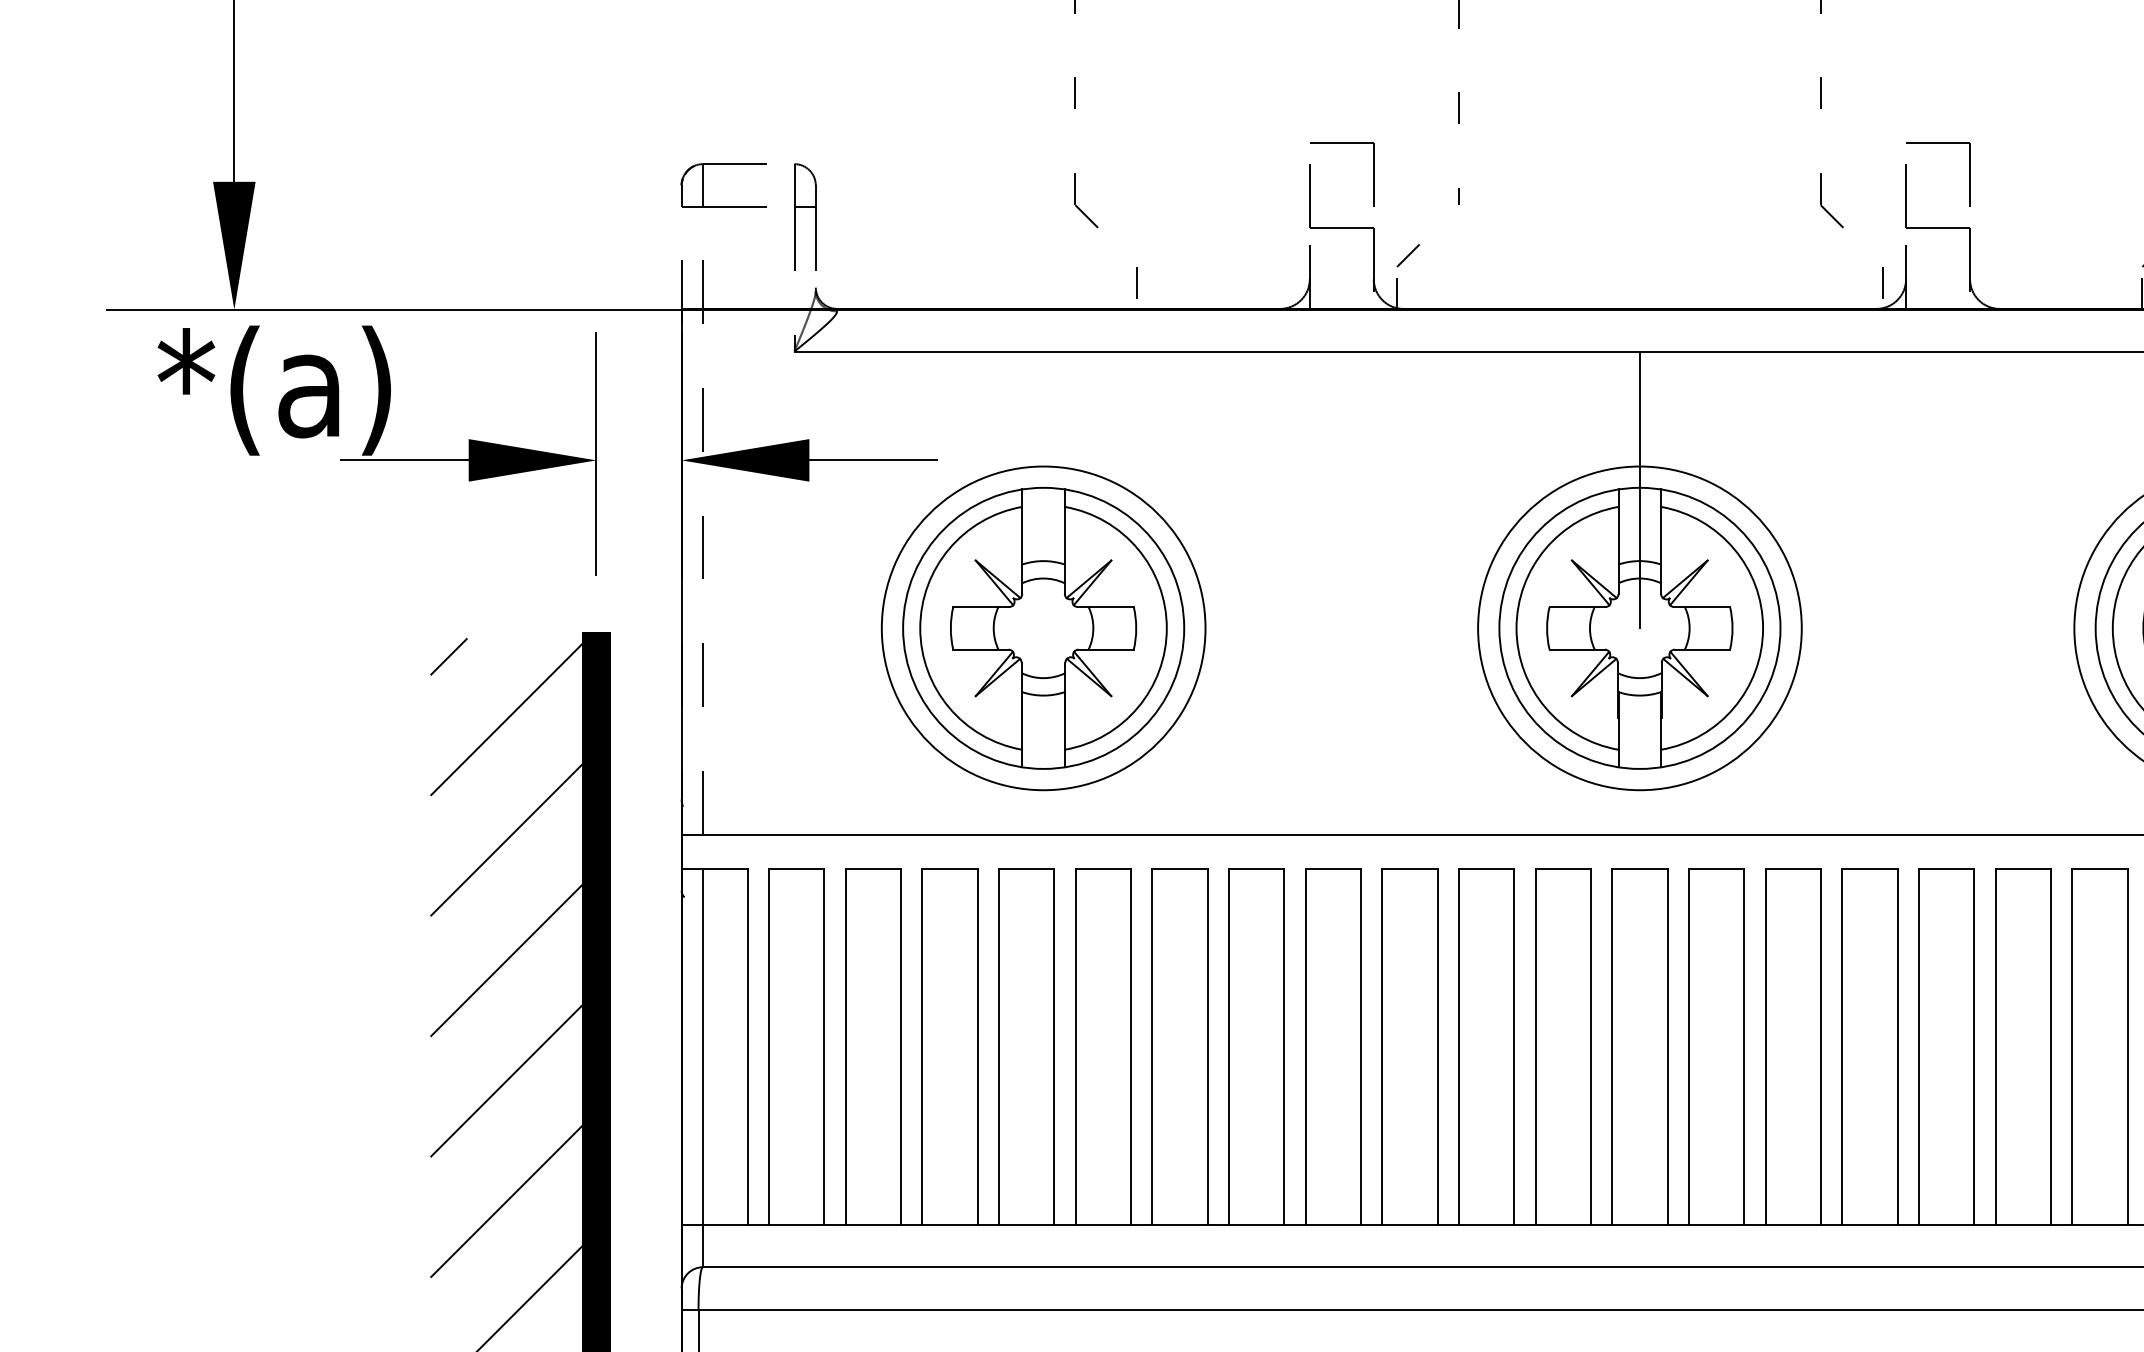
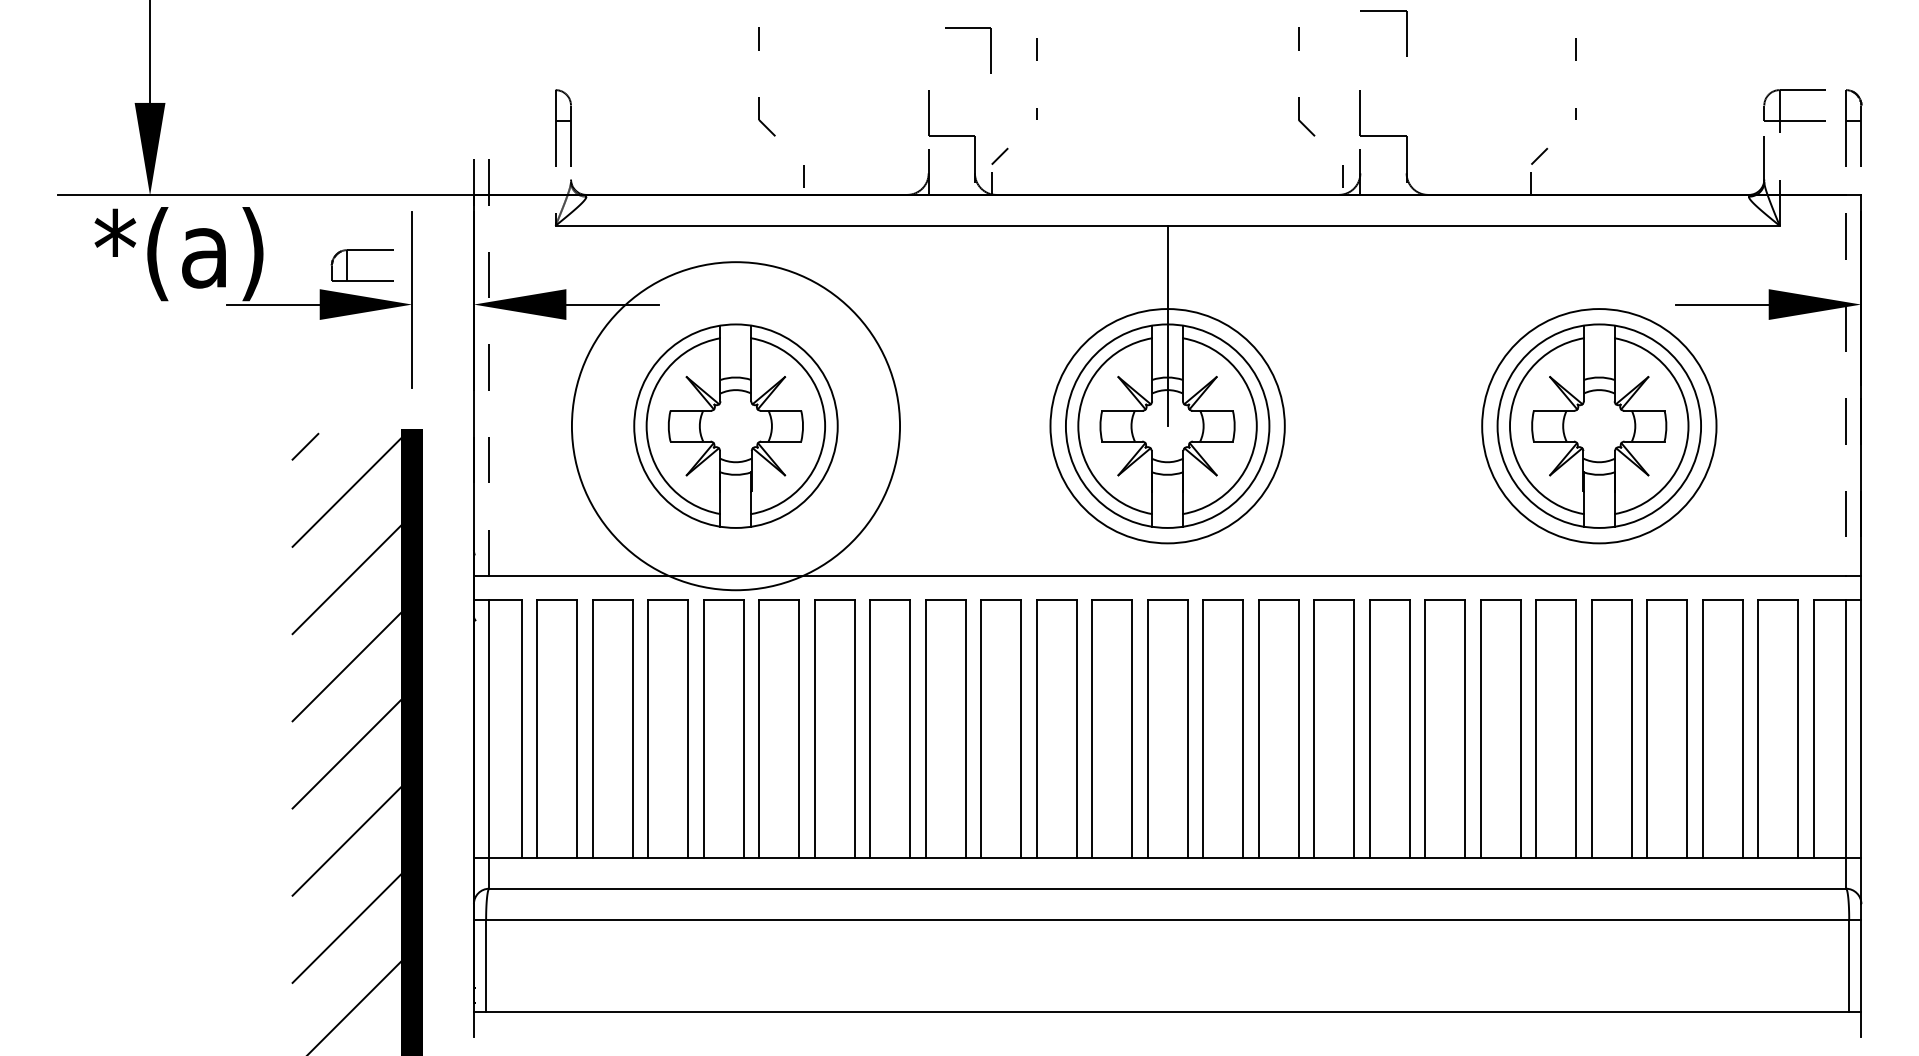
part: (1342, 143) -> (968, 28), moved
part: (1938, 143) -> (1383, 11), moved
part: (703, 185) -> (347, 265), moved
circle: (1042, 628) -> (735, 426), size x1.4

